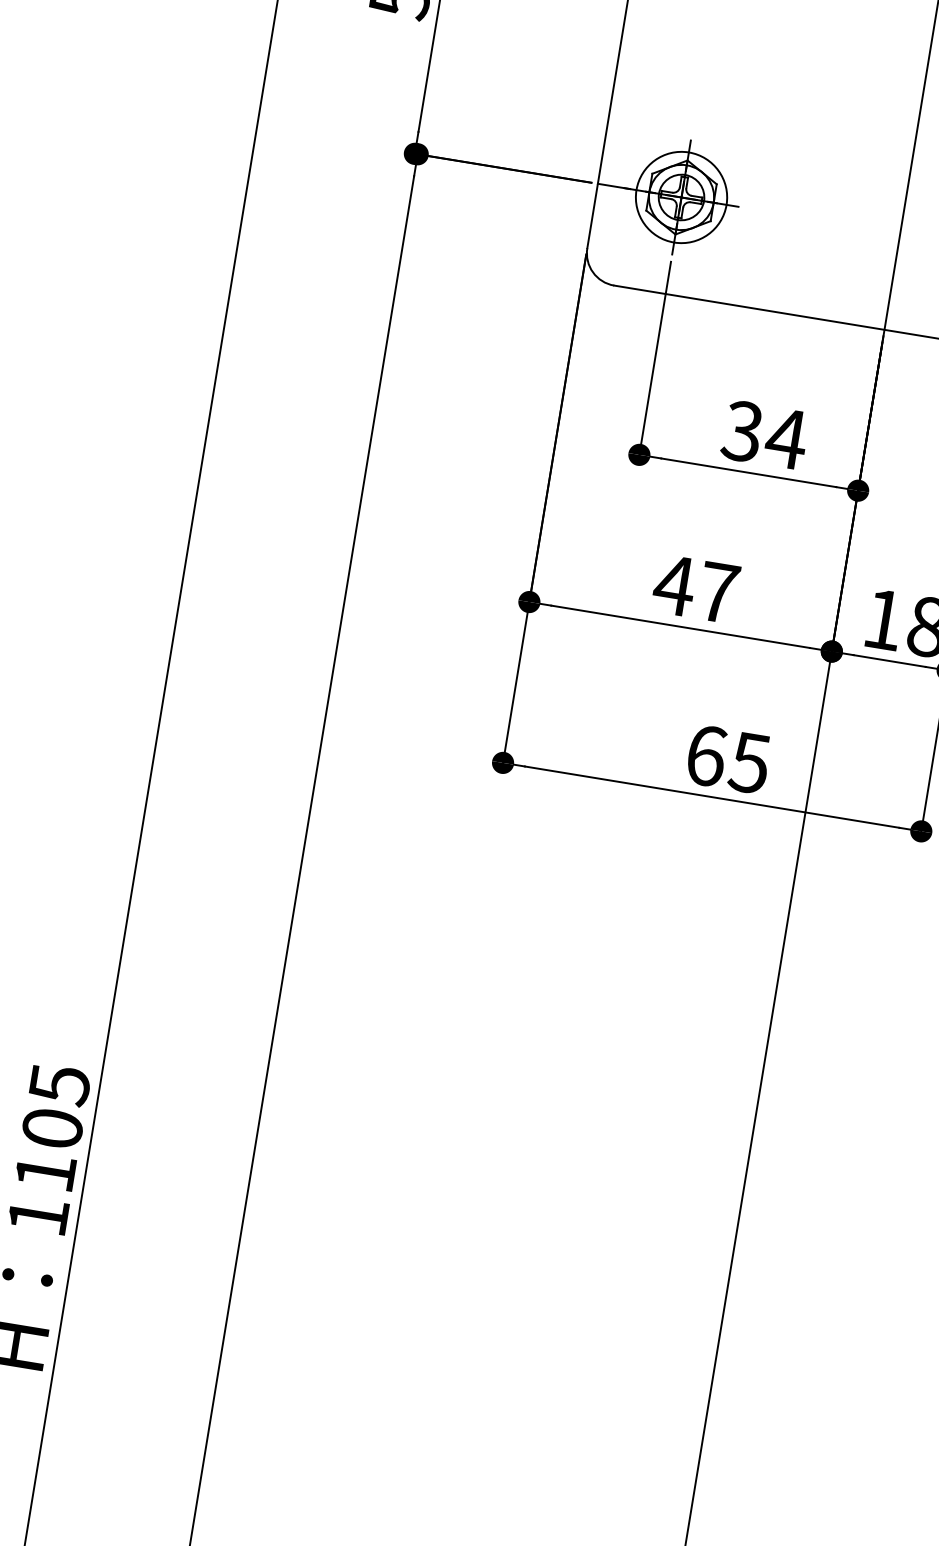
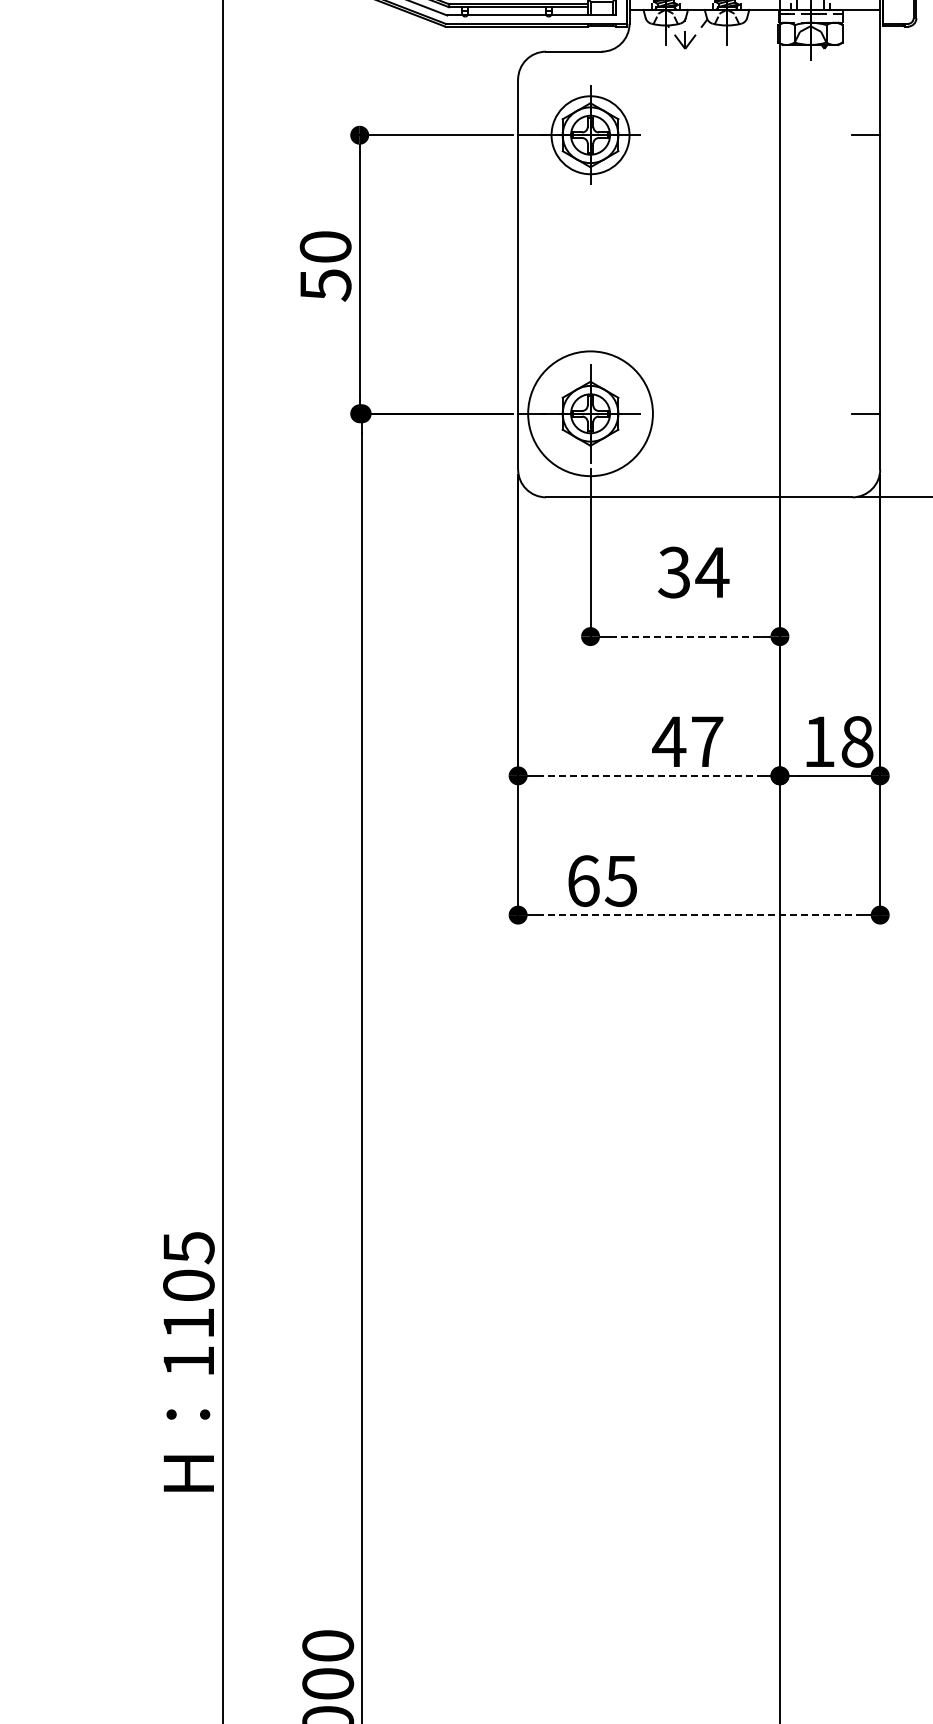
circle: (681, 197) -> (590, 413), size x1.6
text: (764, 434) -> (693, 572), moved
line: (749, 472) -> (685, 636), solid -> dashed
text: (695, 588) -> (687, 741), moved
line: (681, 626) -> (649, 775), solid -> dashed
text: (728, 758) -> (602, 880), moved
line: (712, 797) -> (699, 915), solid -> dashed

